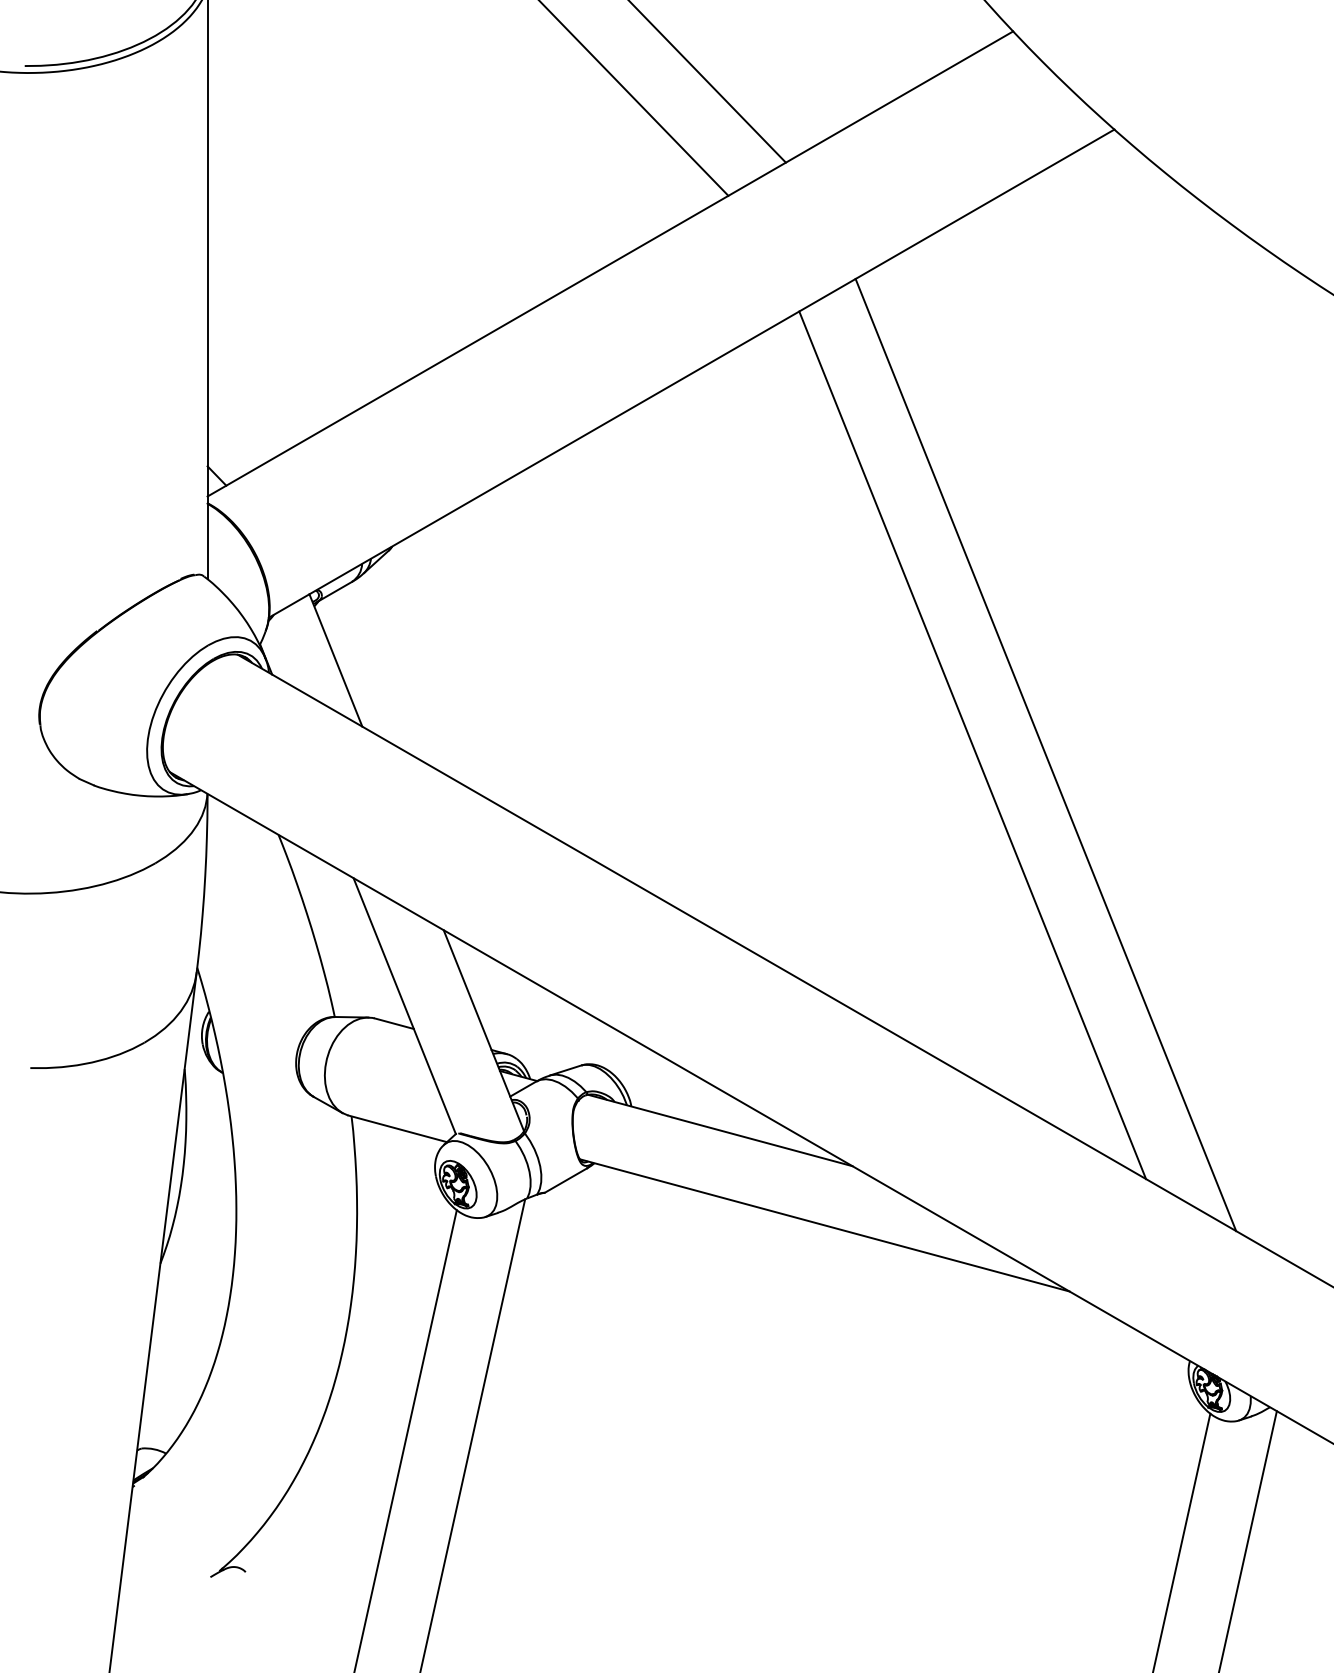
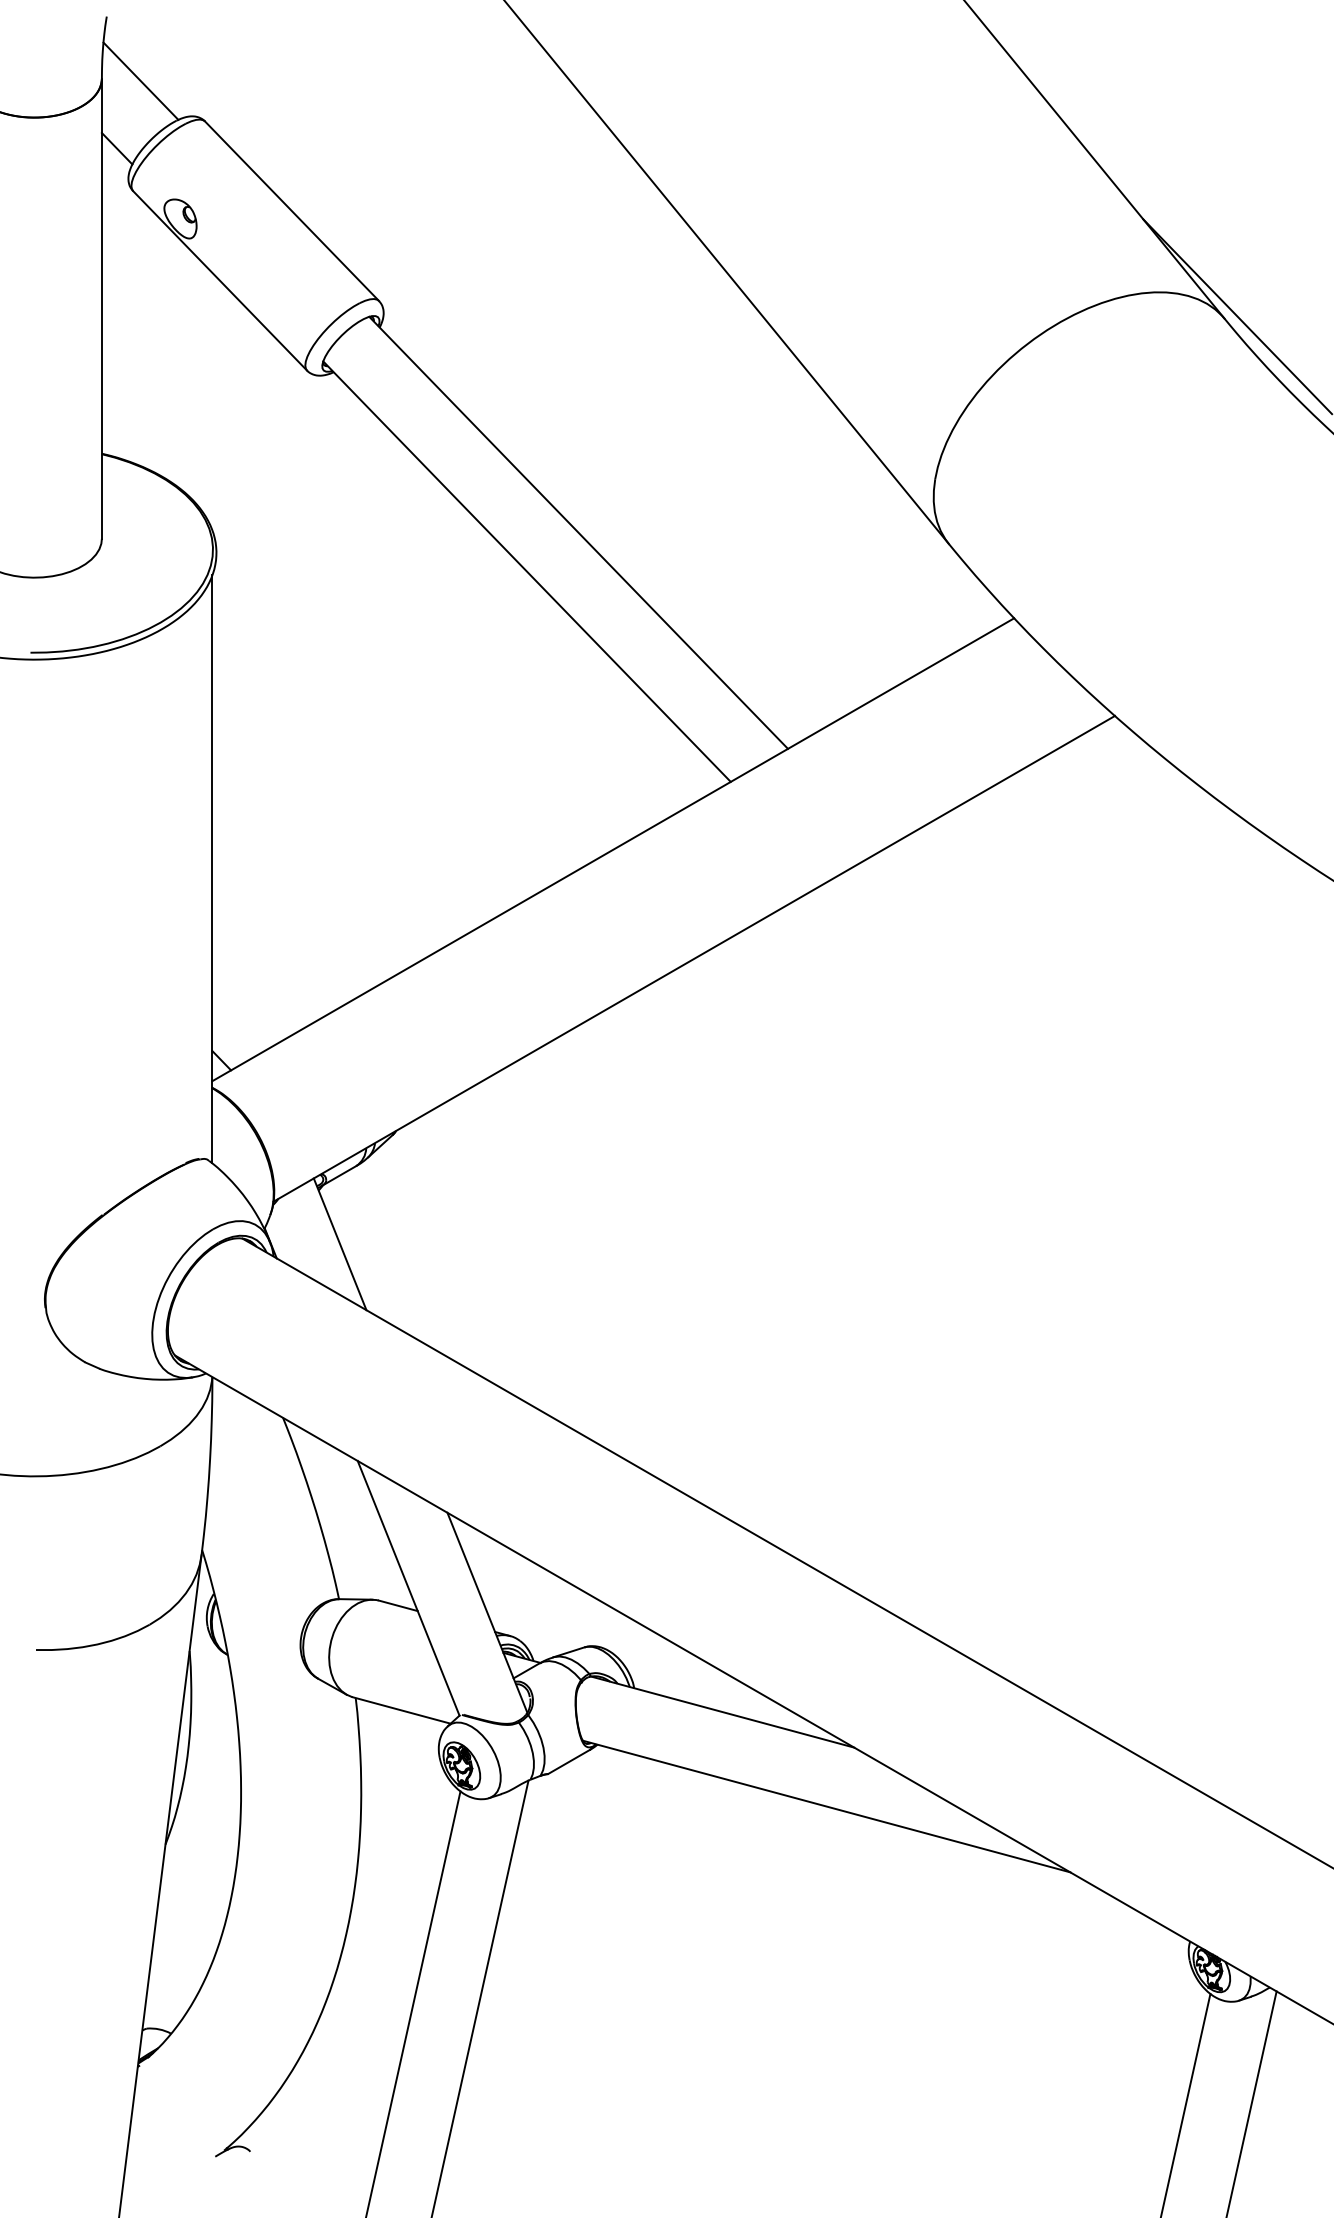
line: (972, 745) -> (973, 1328), removed
line: (1045, 755) -> (1046, 1338), removed

